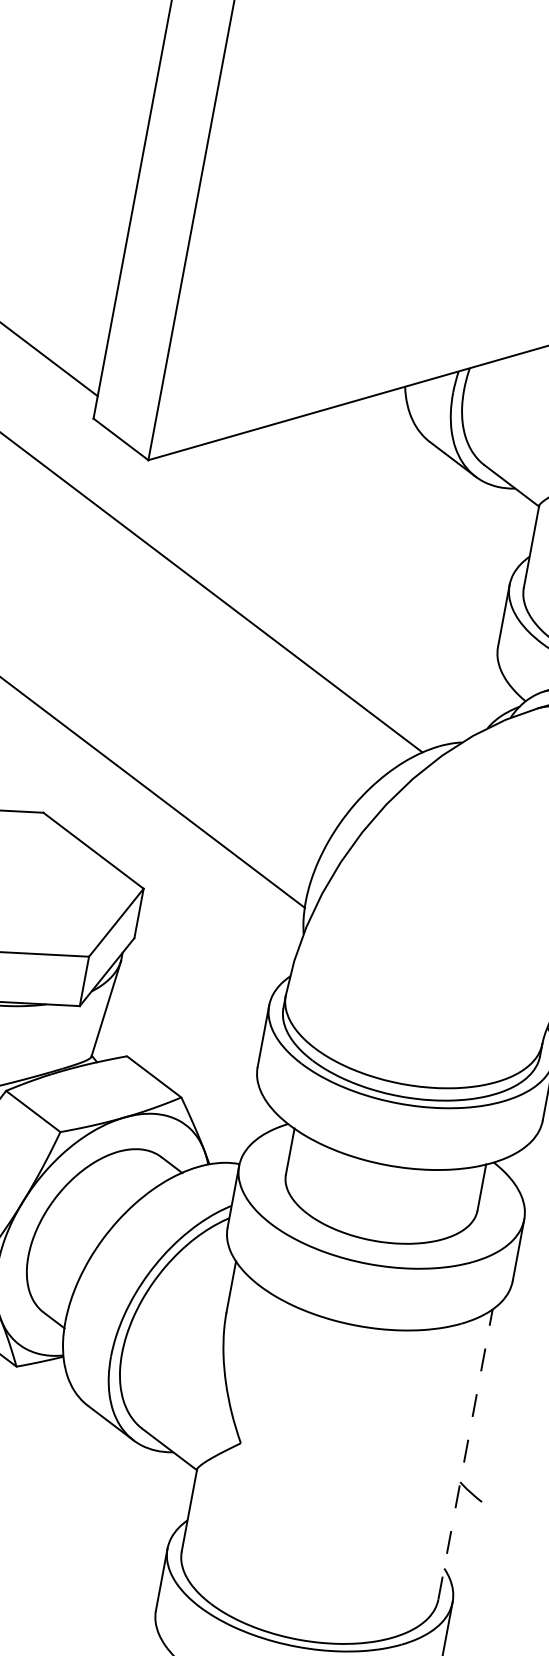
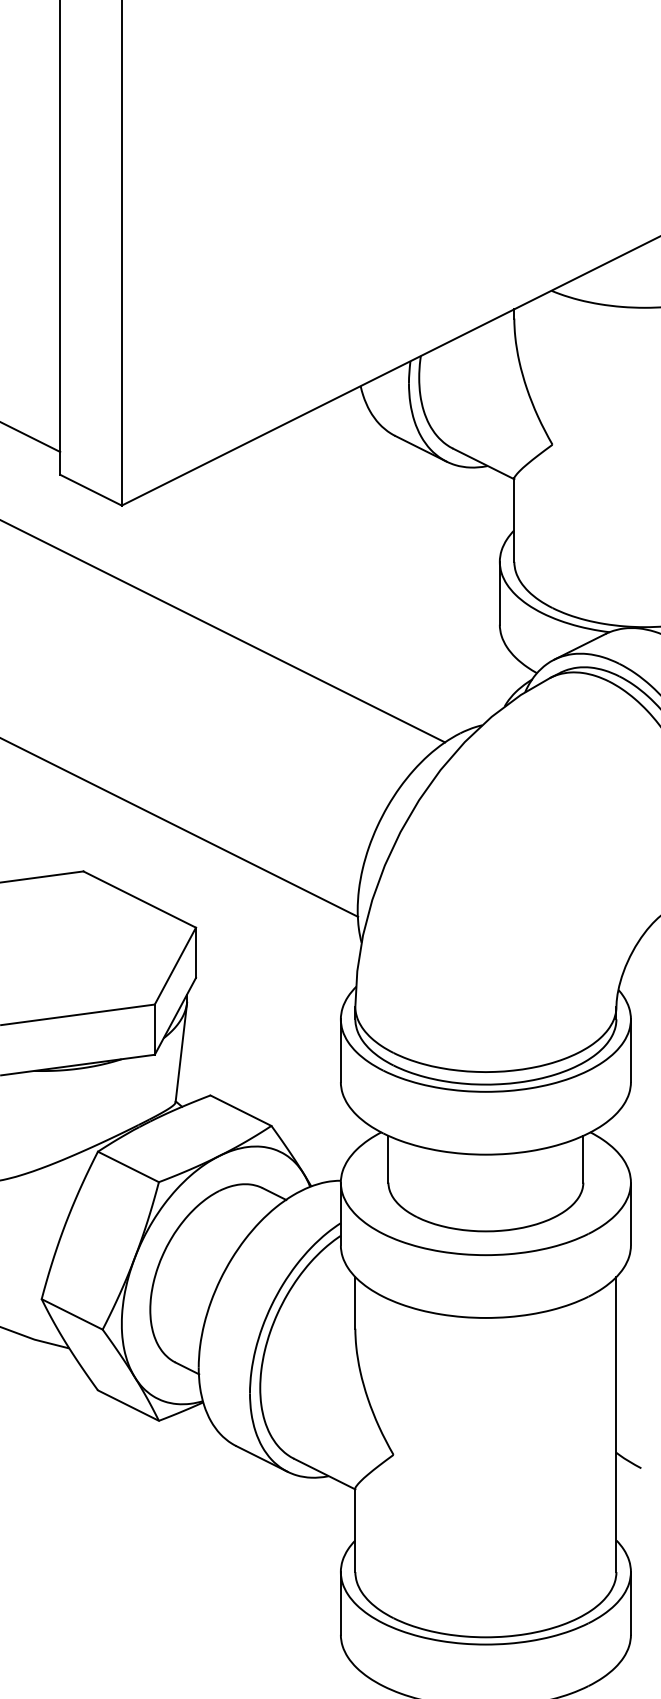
line: (465, 1454) -> (616, 1424), dashed -> solid

